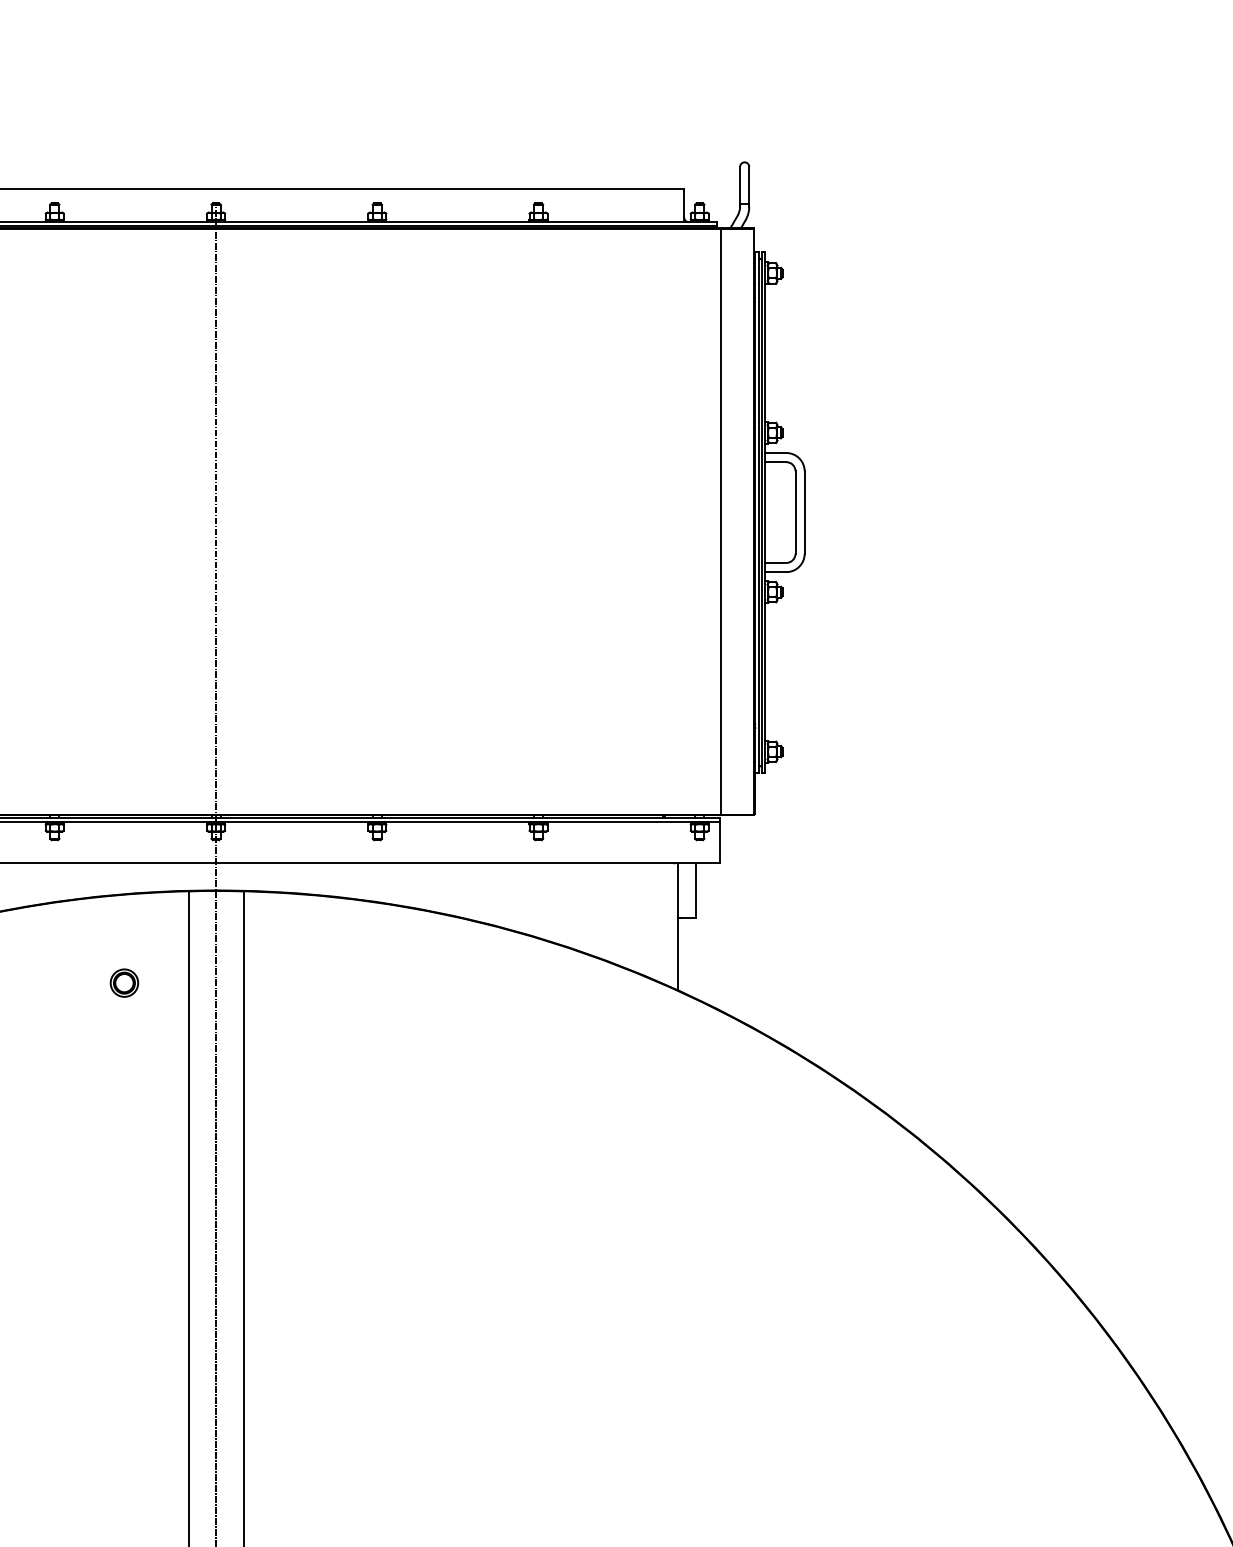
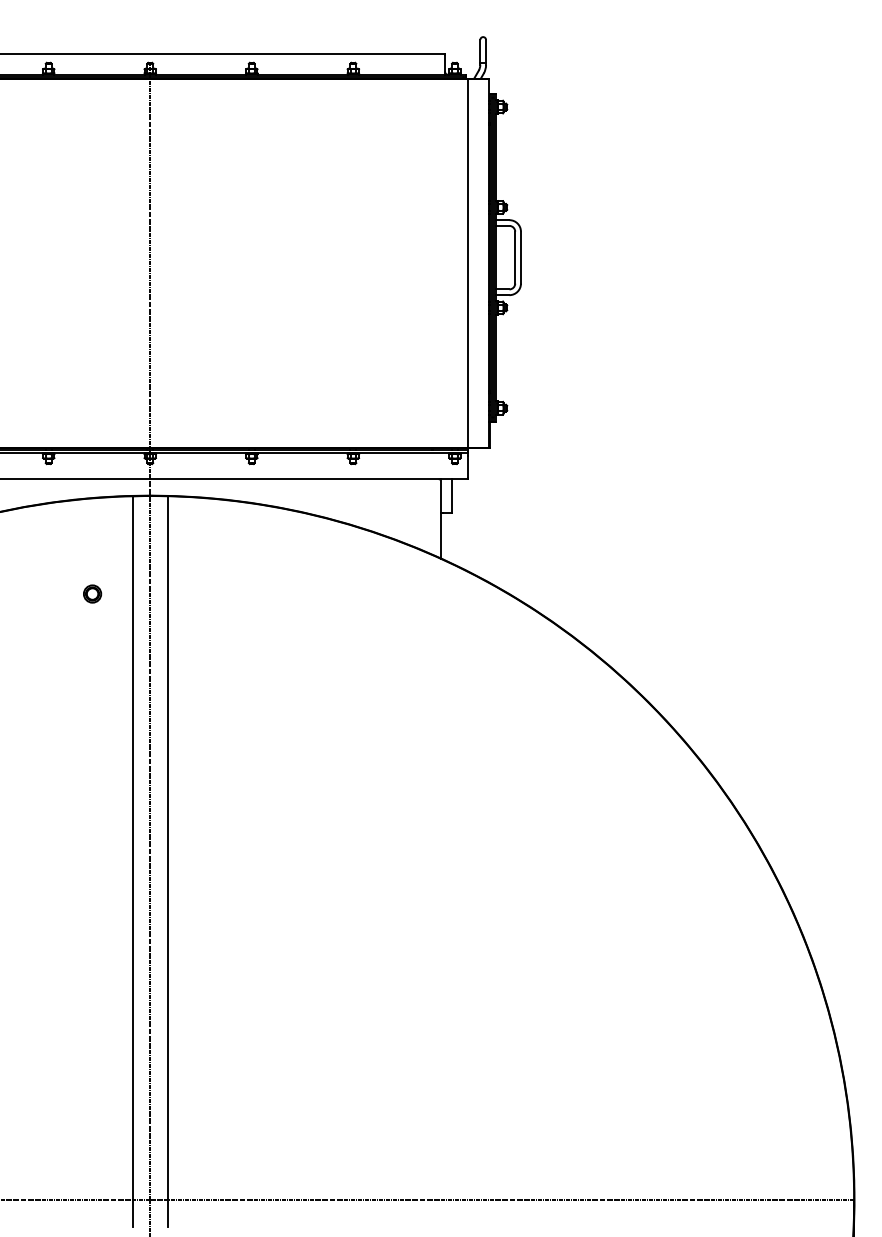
part: (124, 982) -> (92, 593), moved

